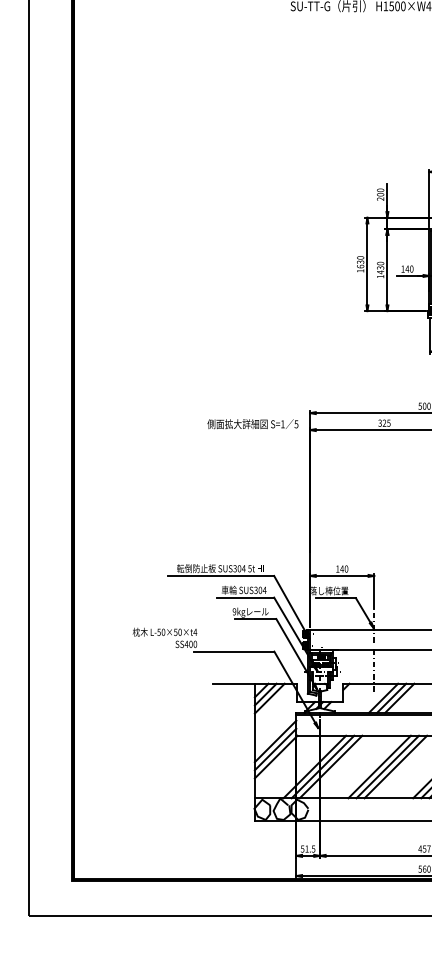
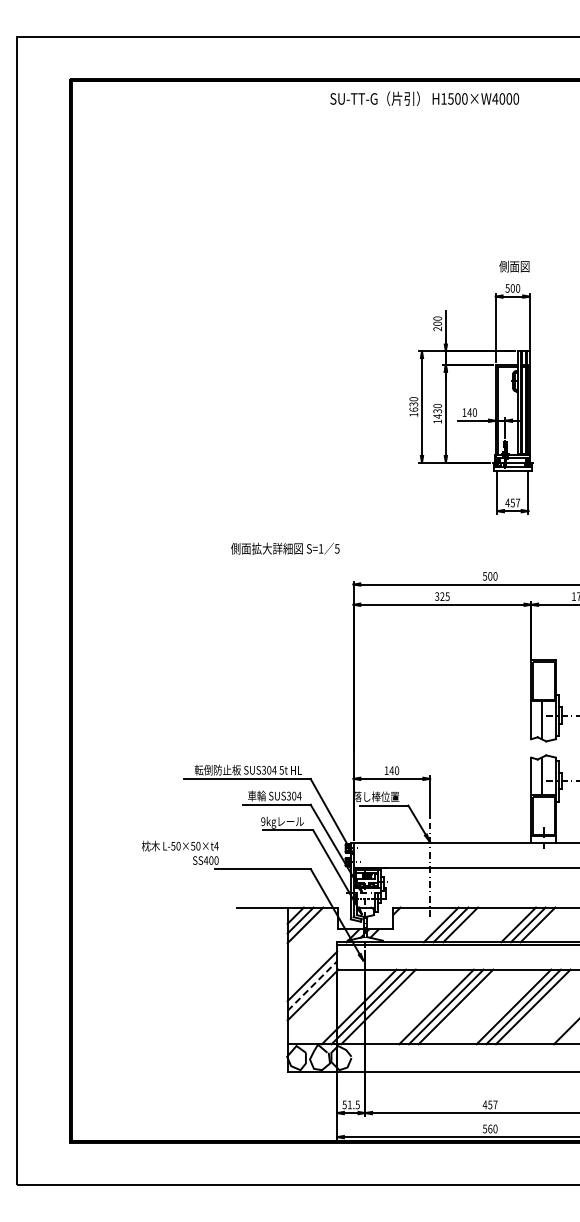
text: (253, 423) -> (285, 548), moved
line: (275, 749) -> (312, 985), solid -> dashed

